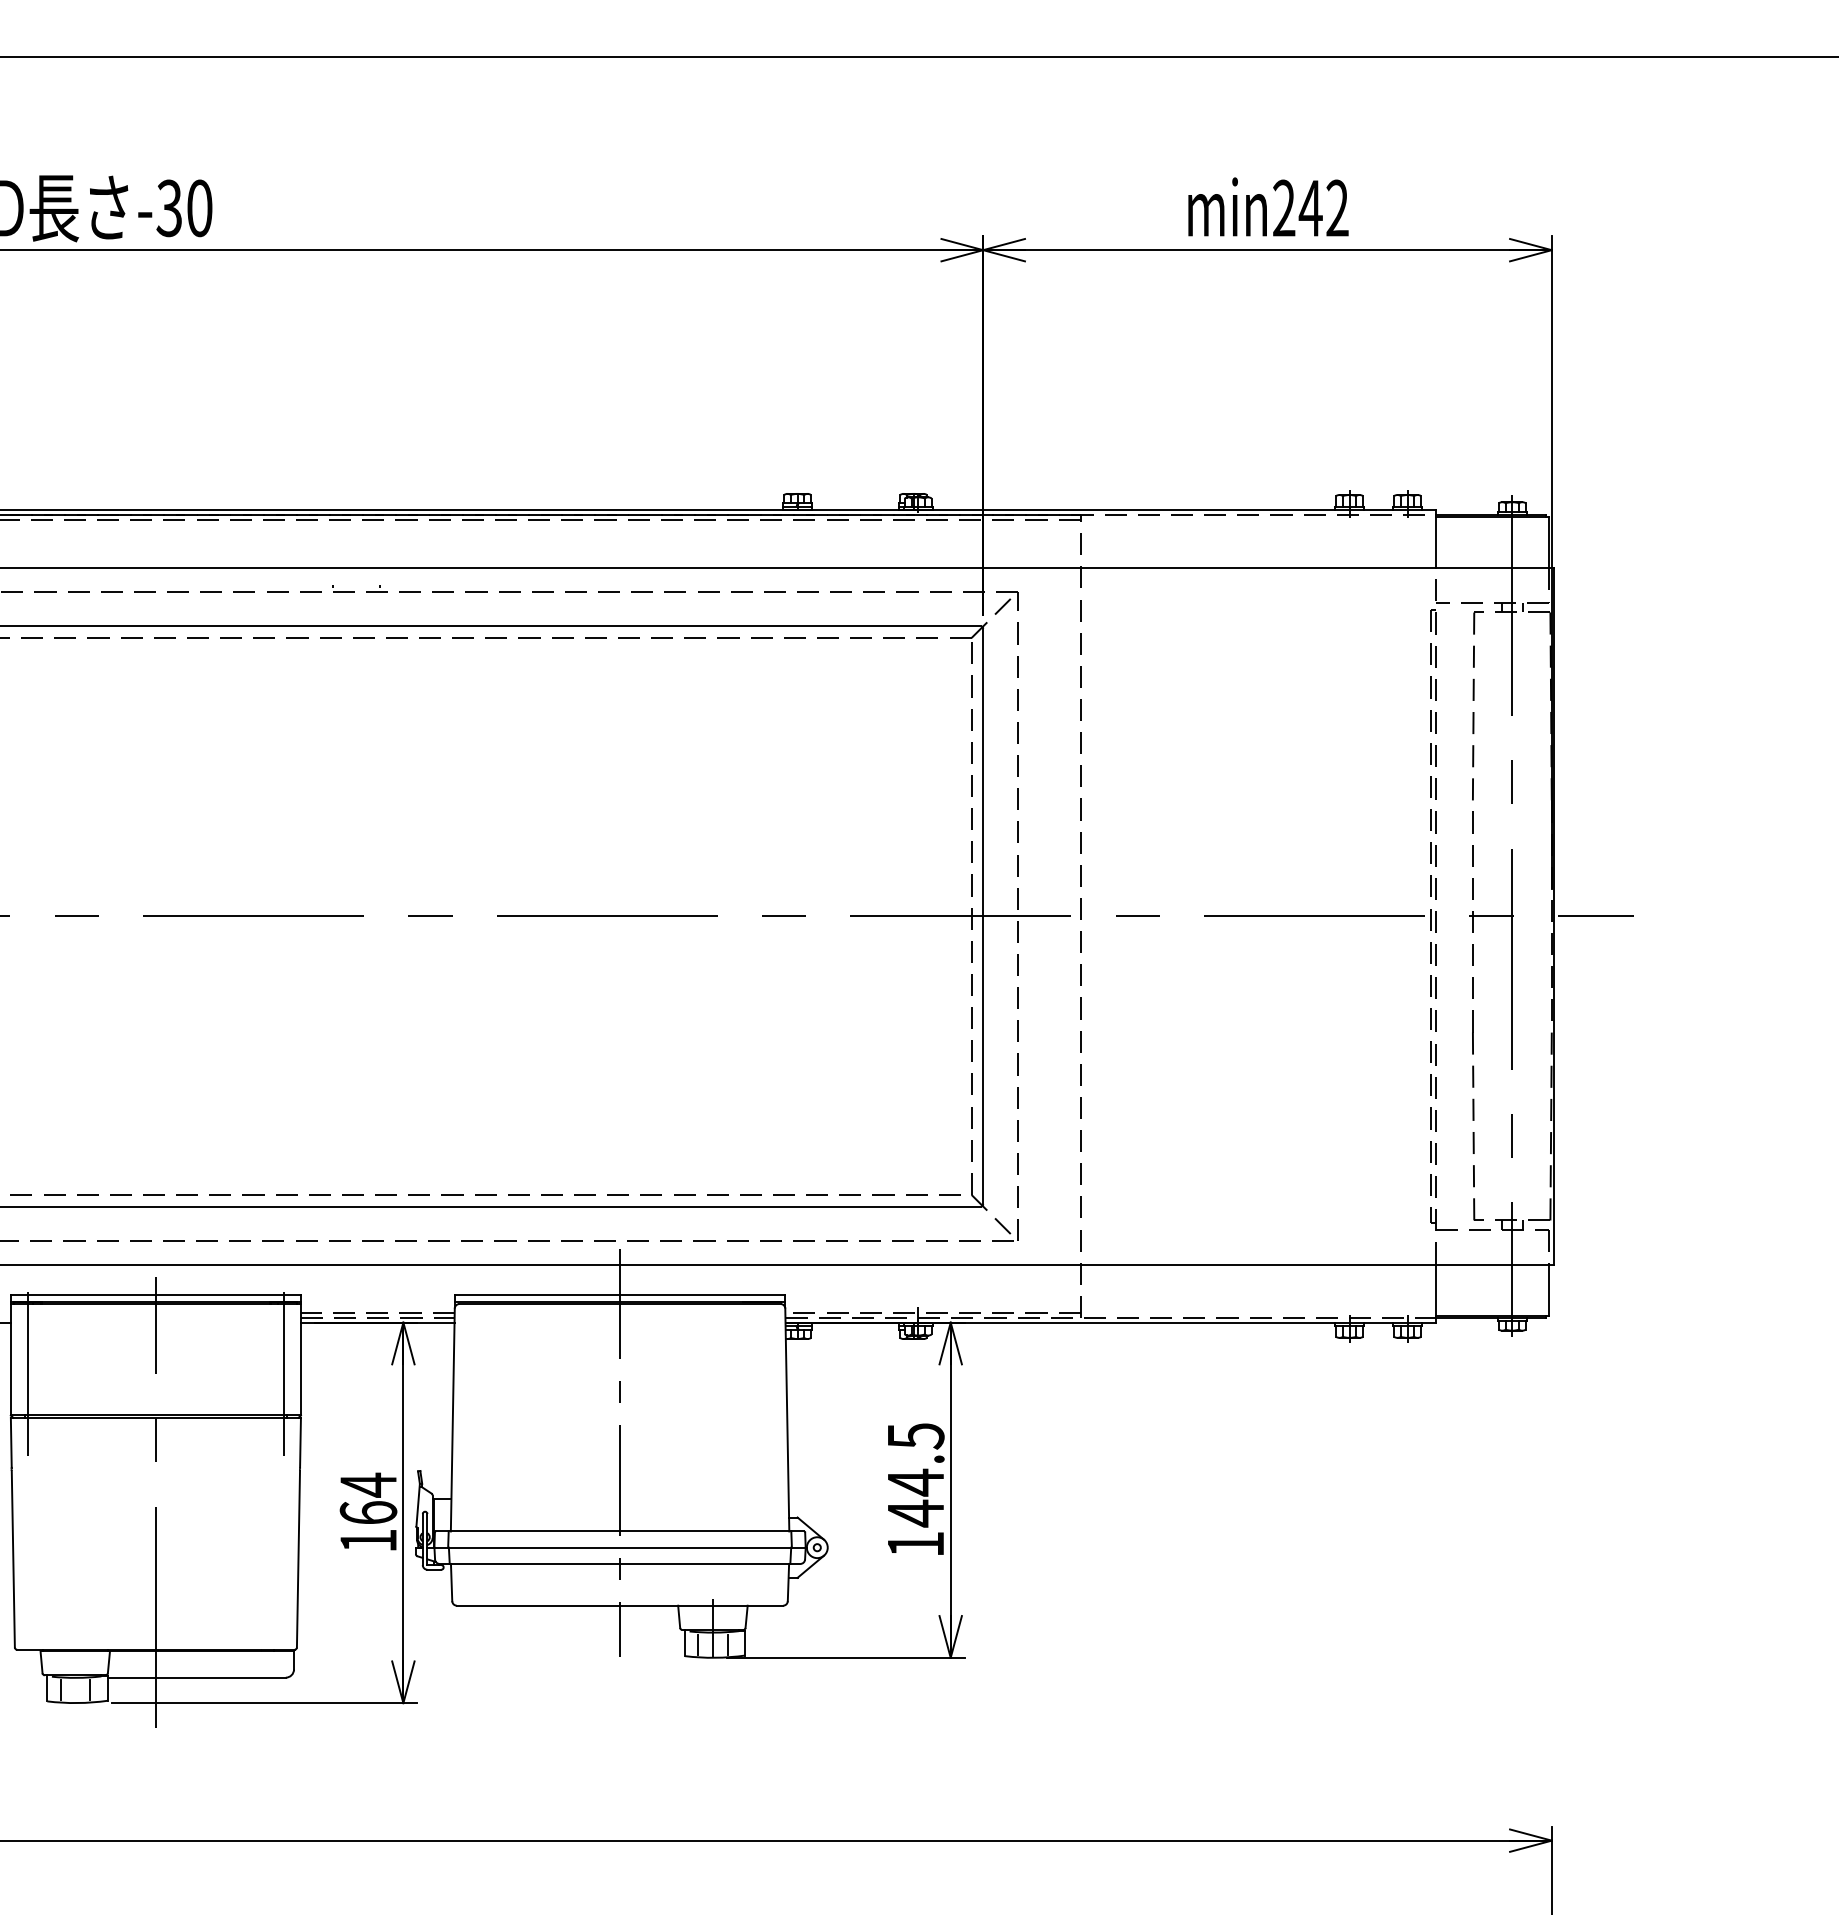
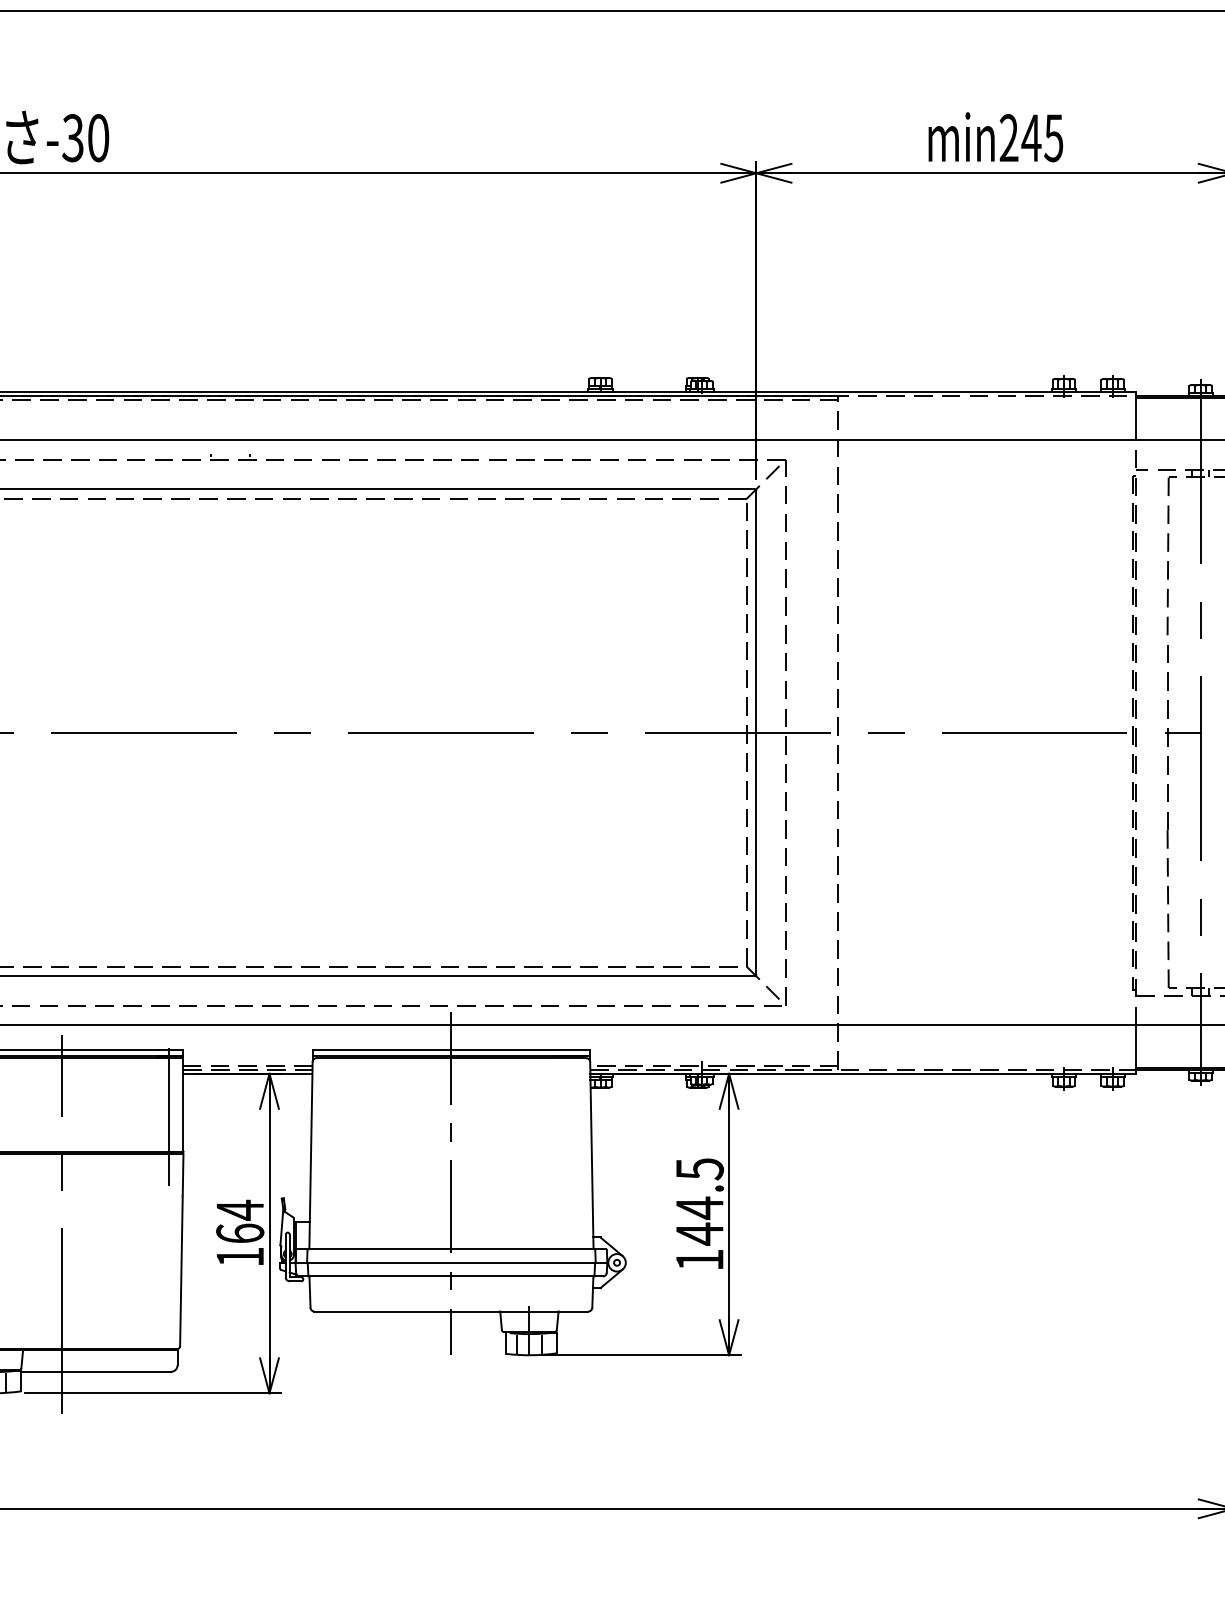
text: (1336, 208) -> (1053, 138), min242 -> min245

